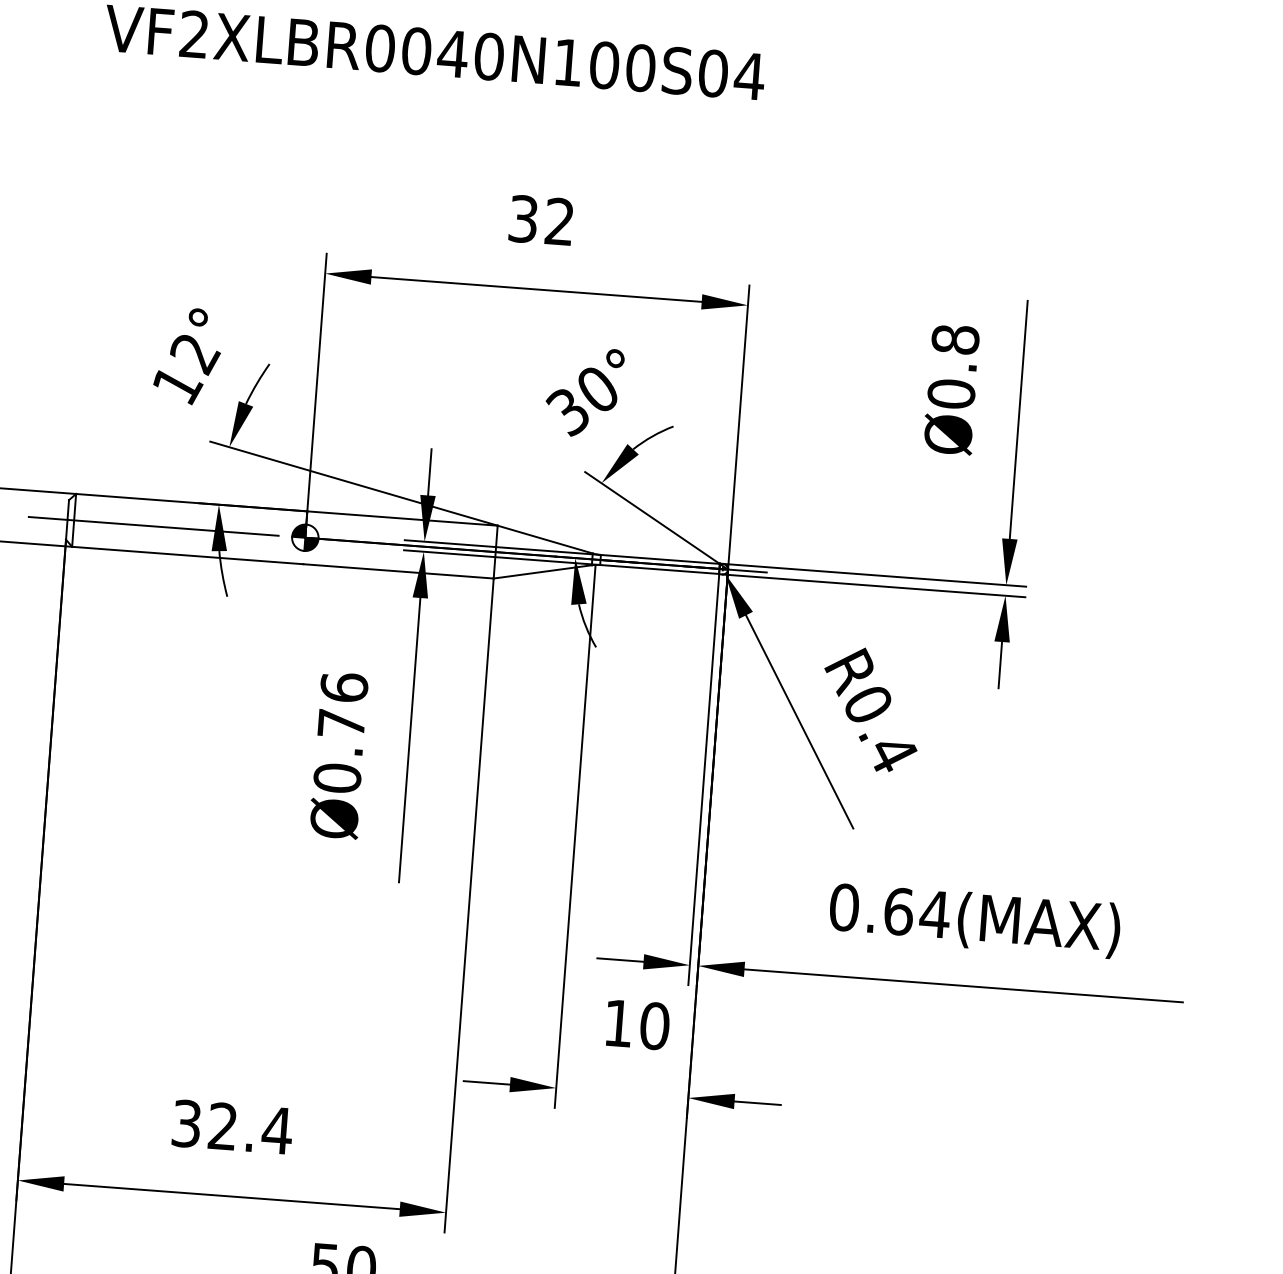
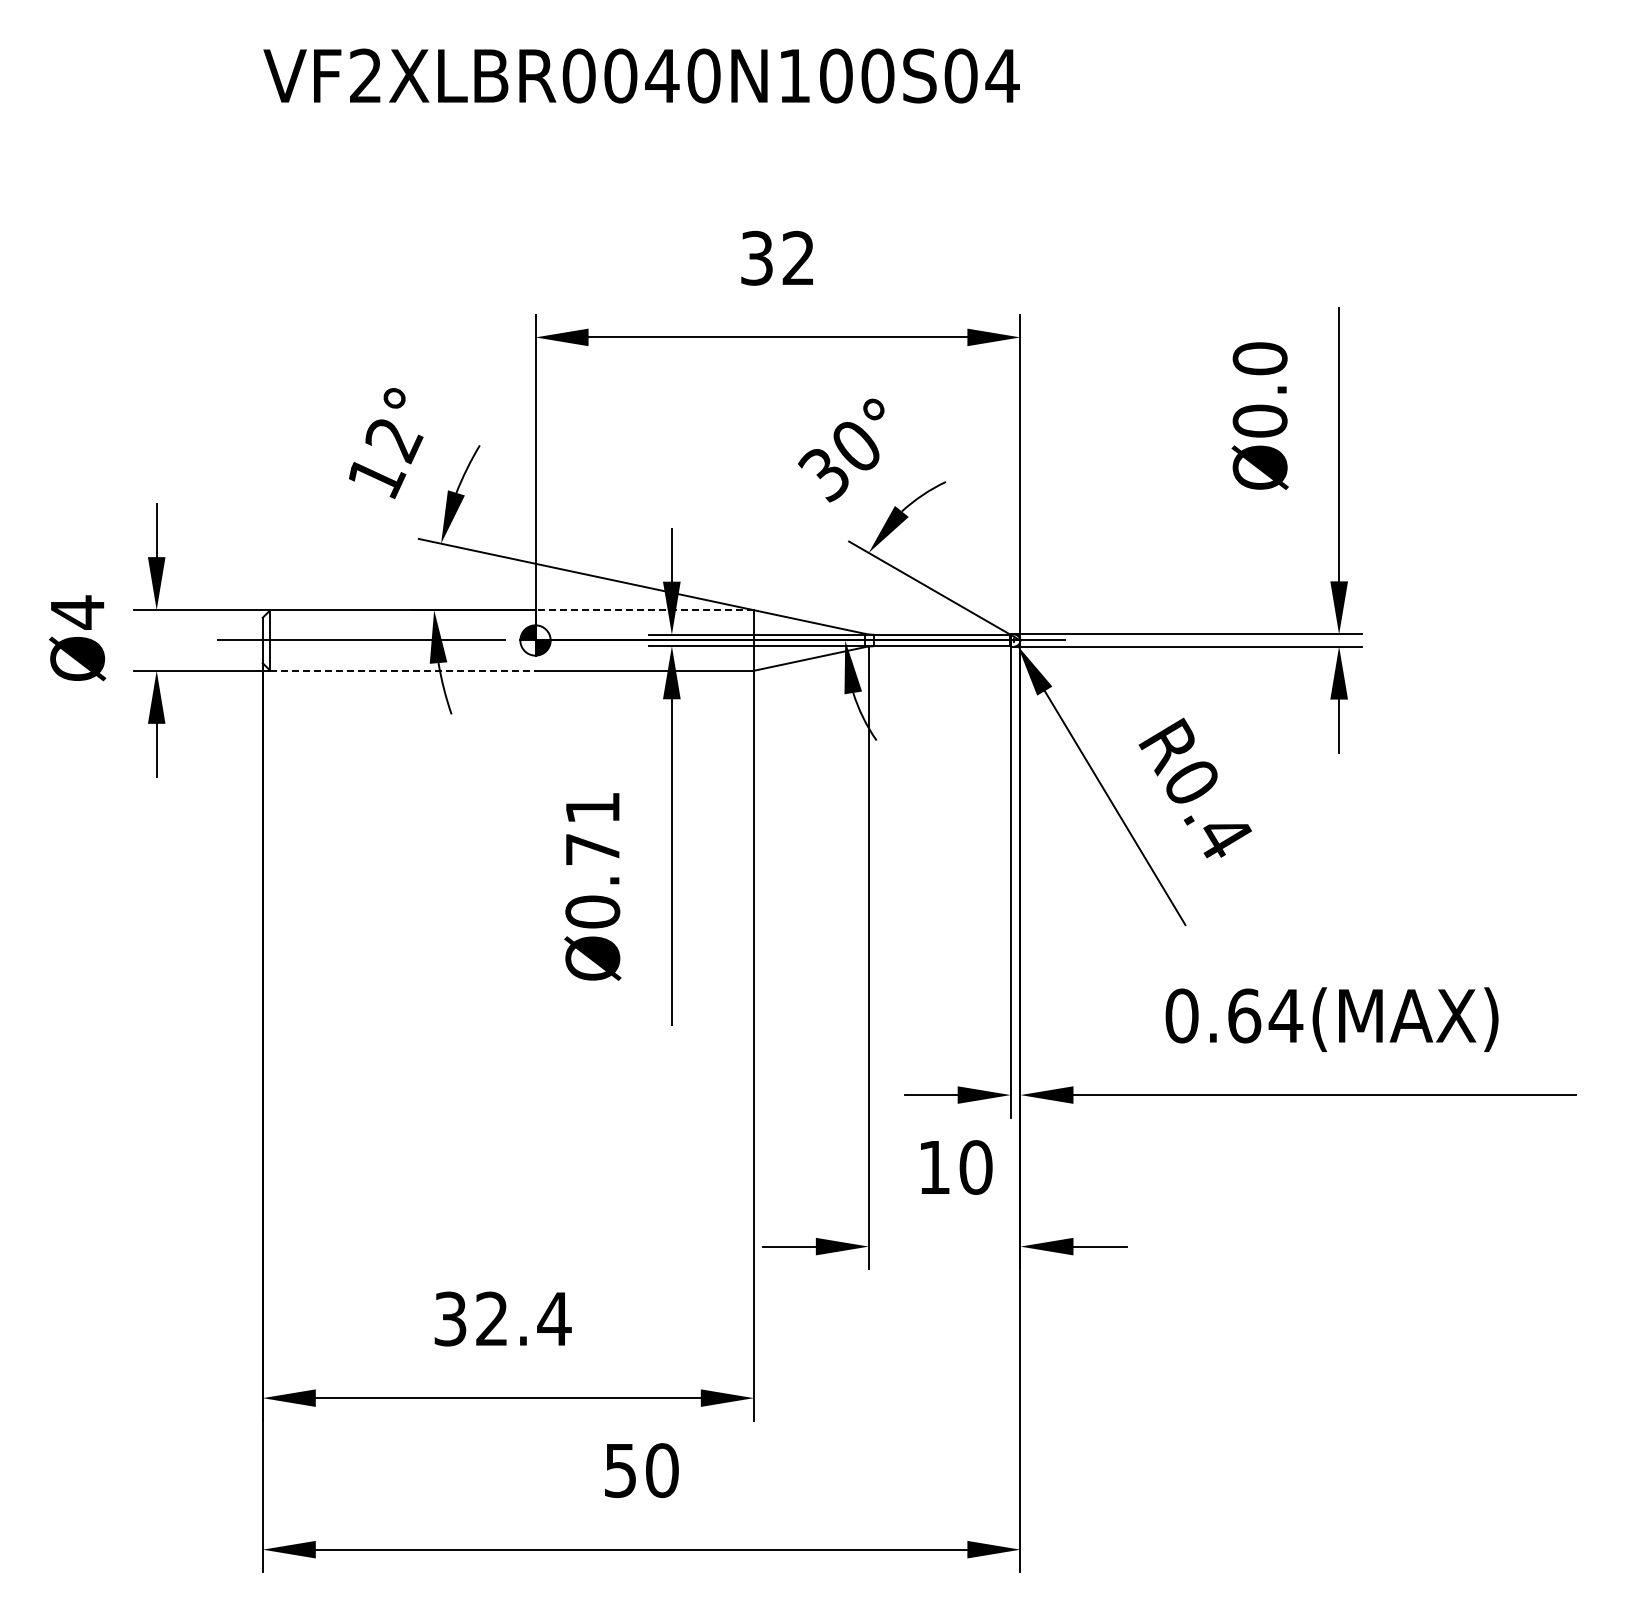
text: (955, 339) -> (1260, 358), Ø0.8 -> Ø0.0
line: (402, 518) -> (644, 610), solid -> dashed
line: (187, 555) -> (402, 670), solid -> dashed
text: (344, 687) -> (592, 807), Ø0.76 -> Ø0.71

